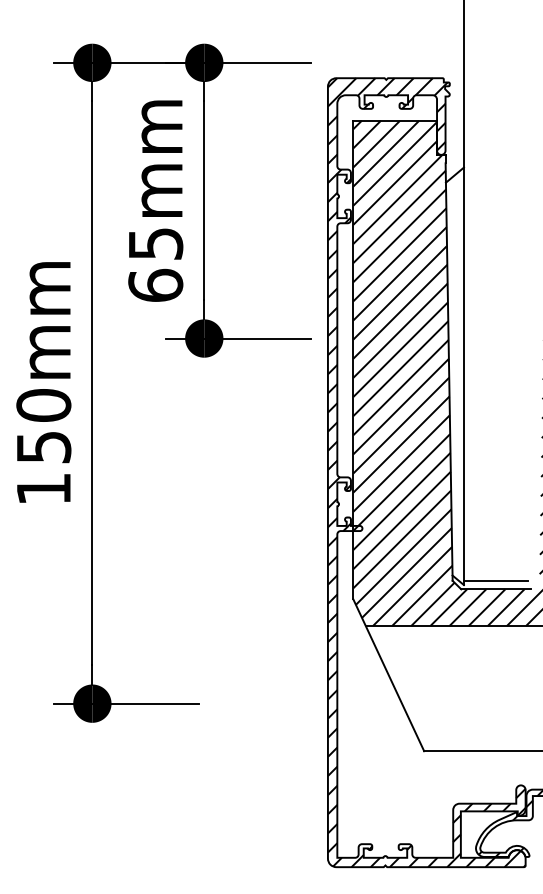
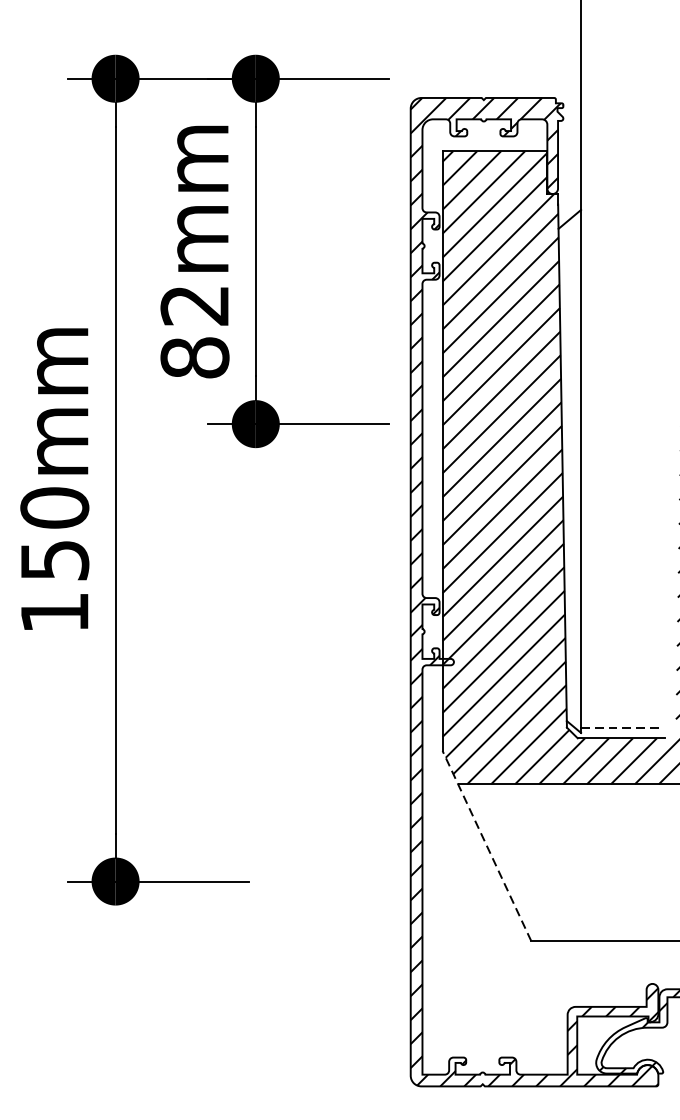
text: (155, 264) -> (194, 331), 65mm -> 82mm
line: (495, 580) -> (620, 727), solid -> dashed
line: (388, 675) -> (486, 846), solid -> dashed

